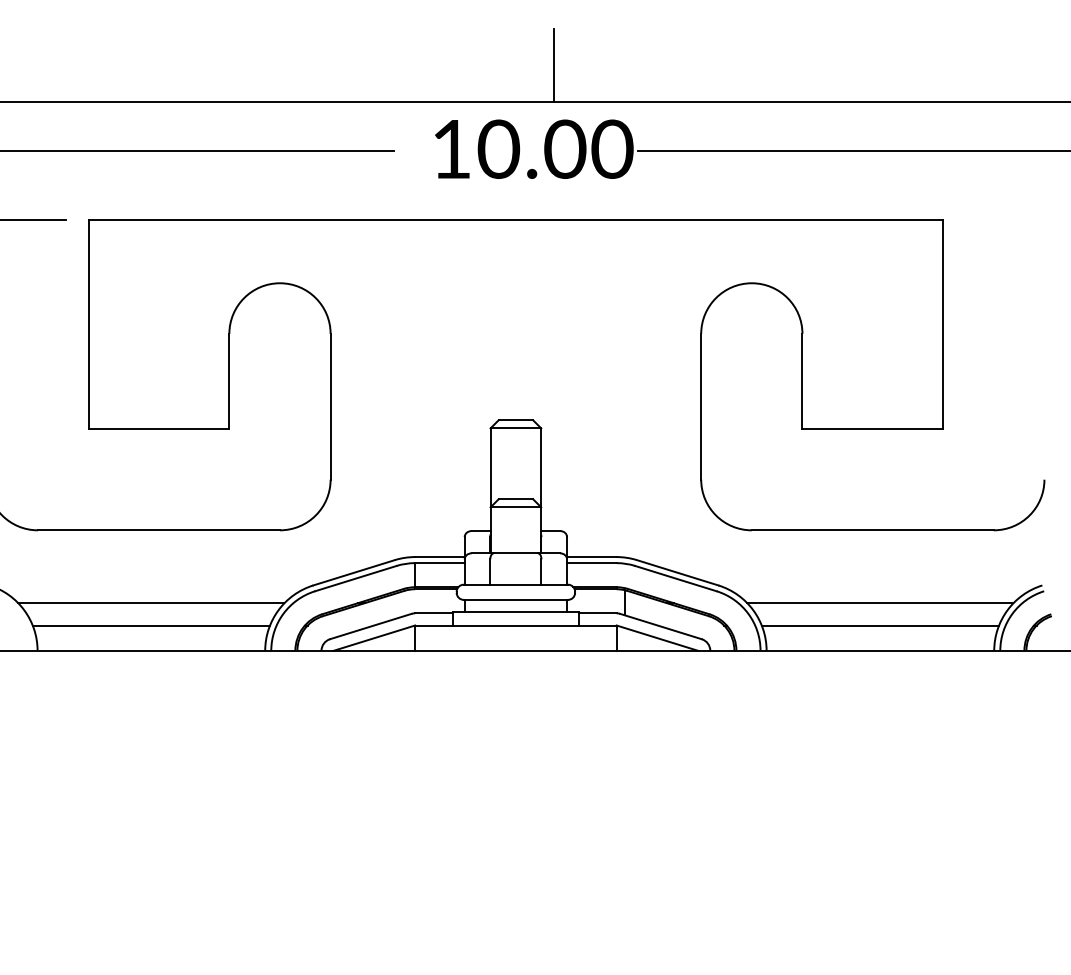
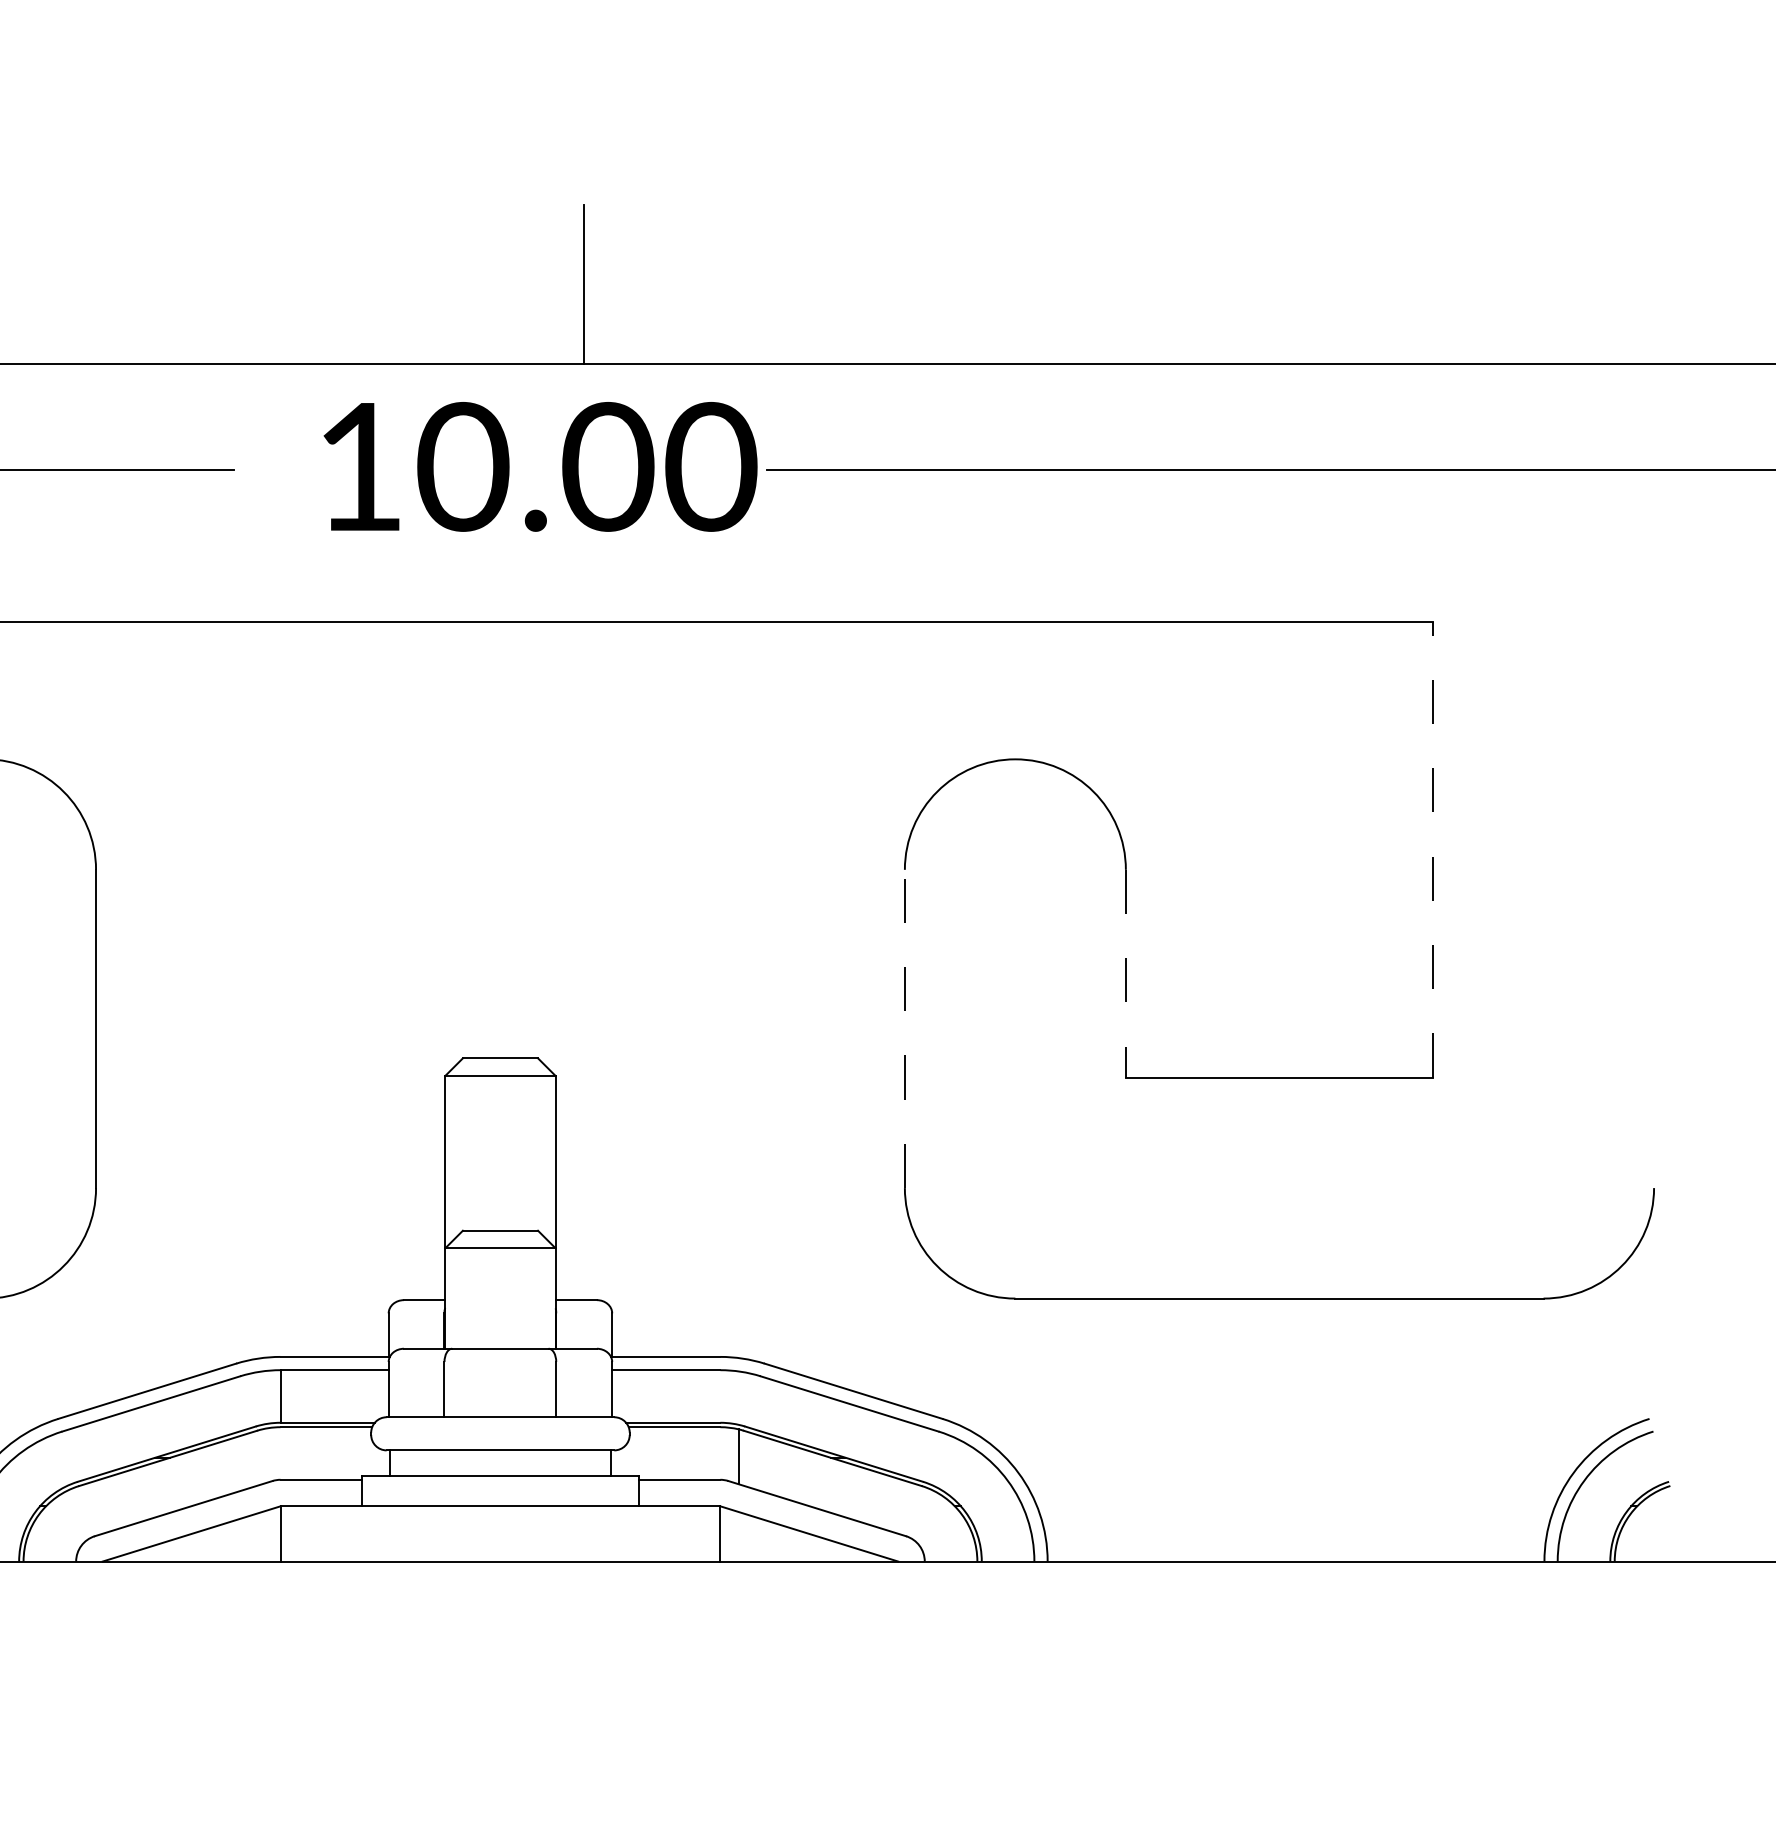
line: (943, 324) -> (1433, 849), solid -> dashed
line: (802, 381) -> (1125, 973), solid -> dashed
line: (701, 406) -> (905, 1028), solid -> dashed
line: (880, 603) -> (1296, 1458), removed
line: (880, 625) -> (1296, 1506), removed

